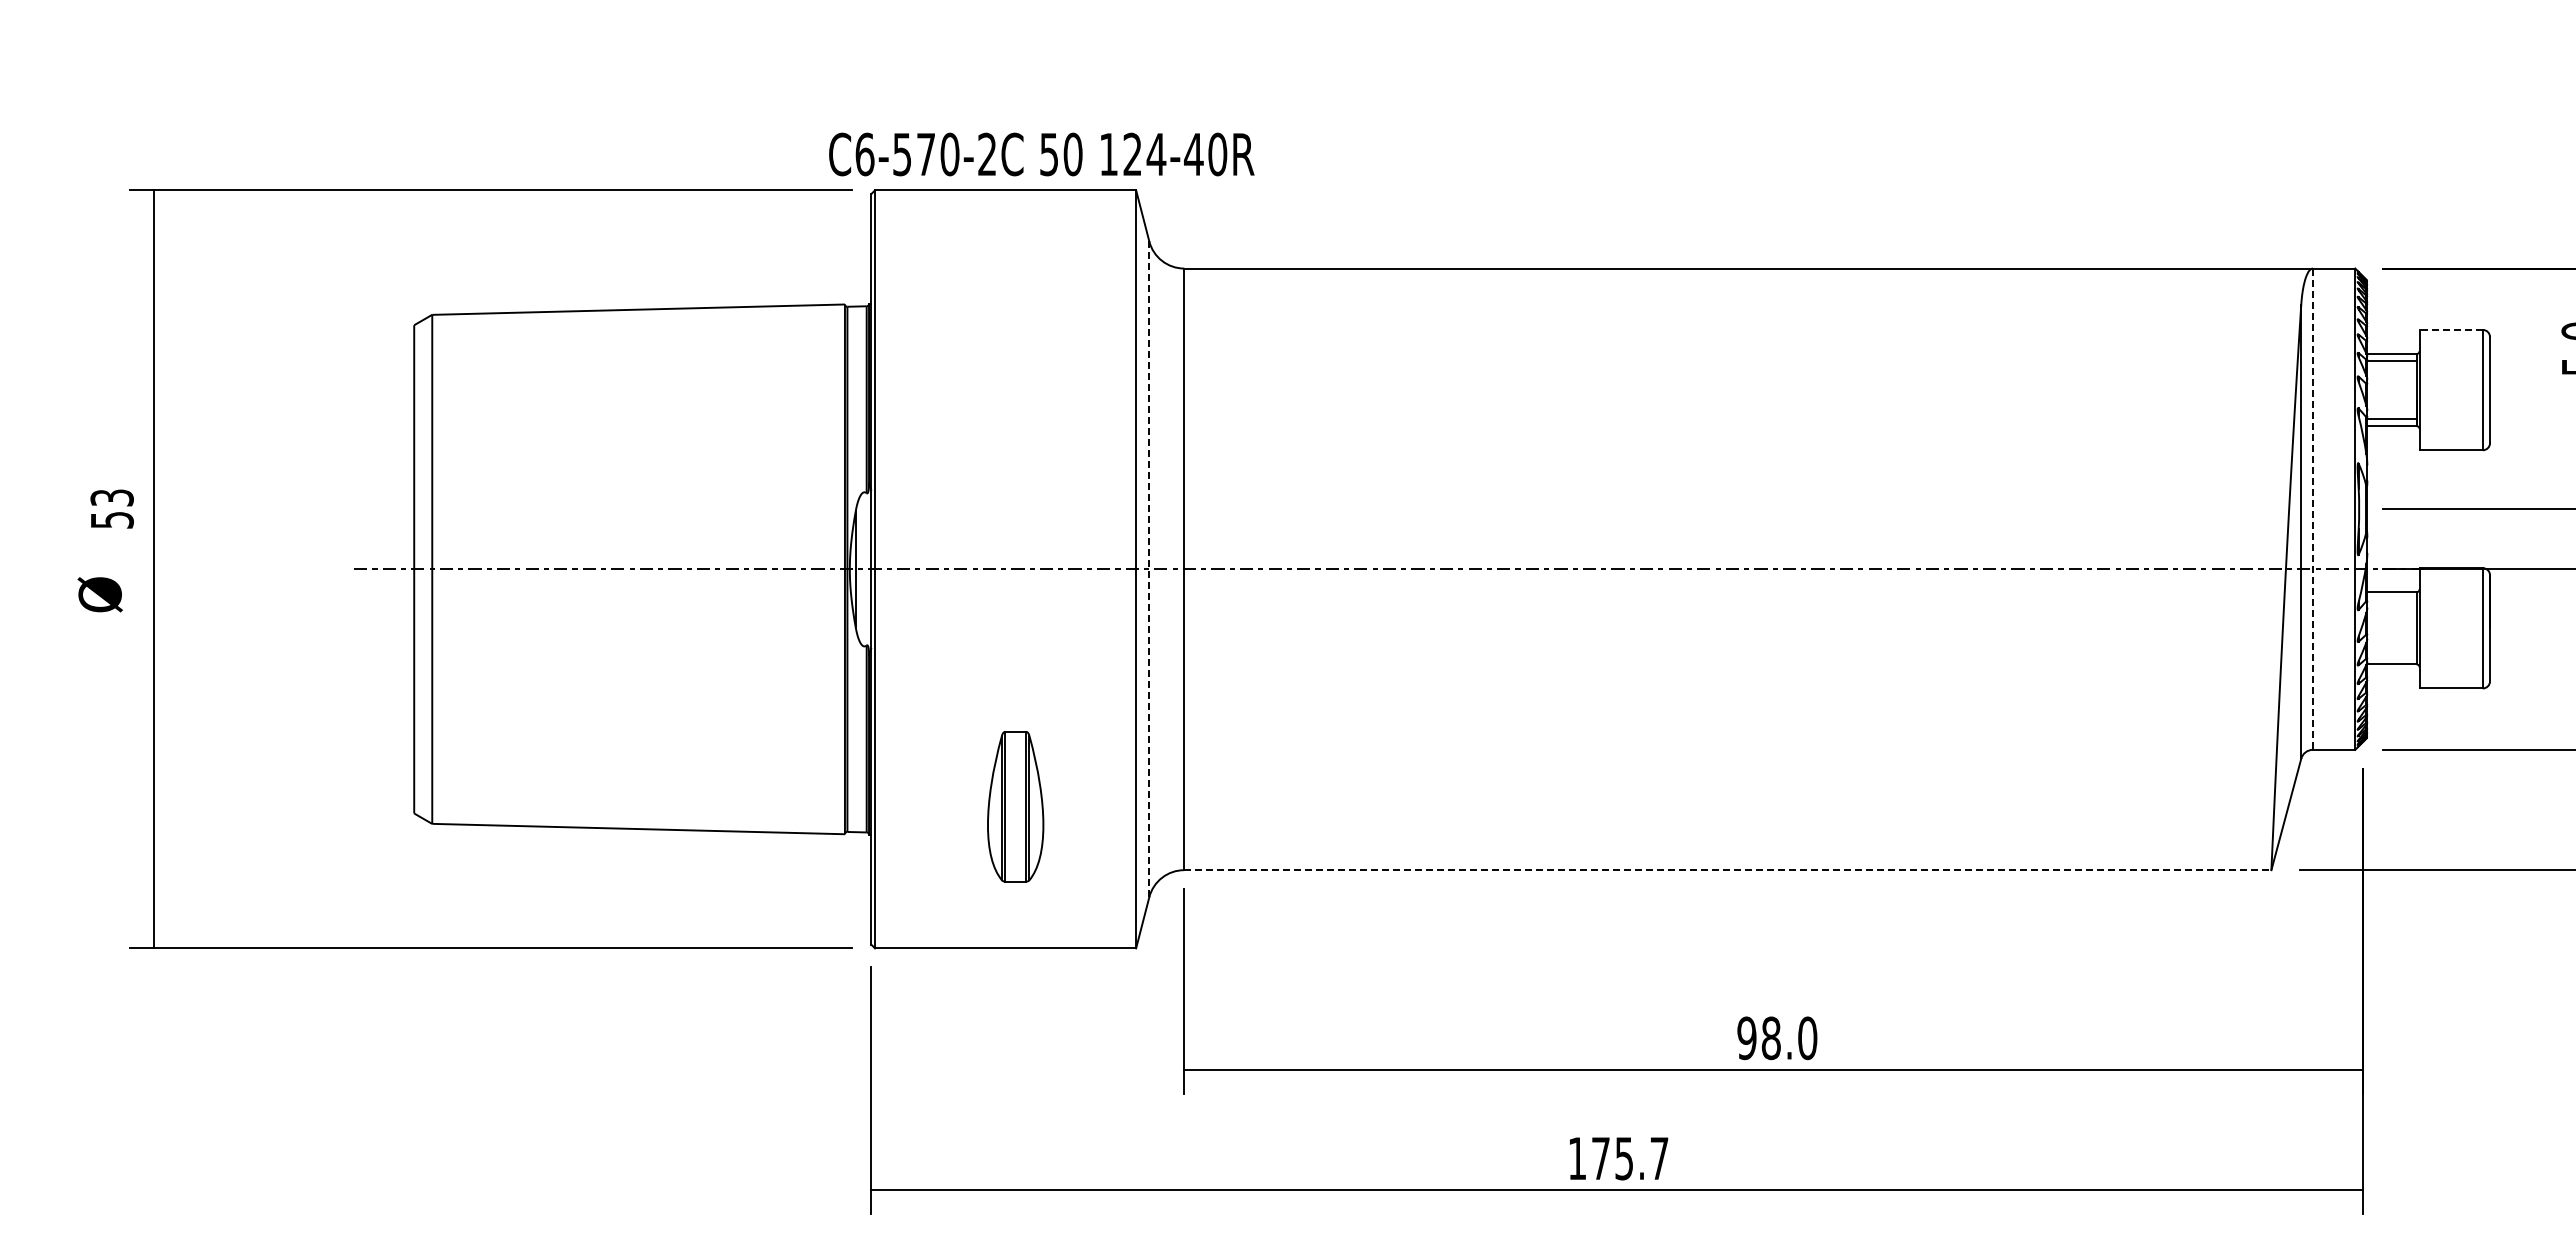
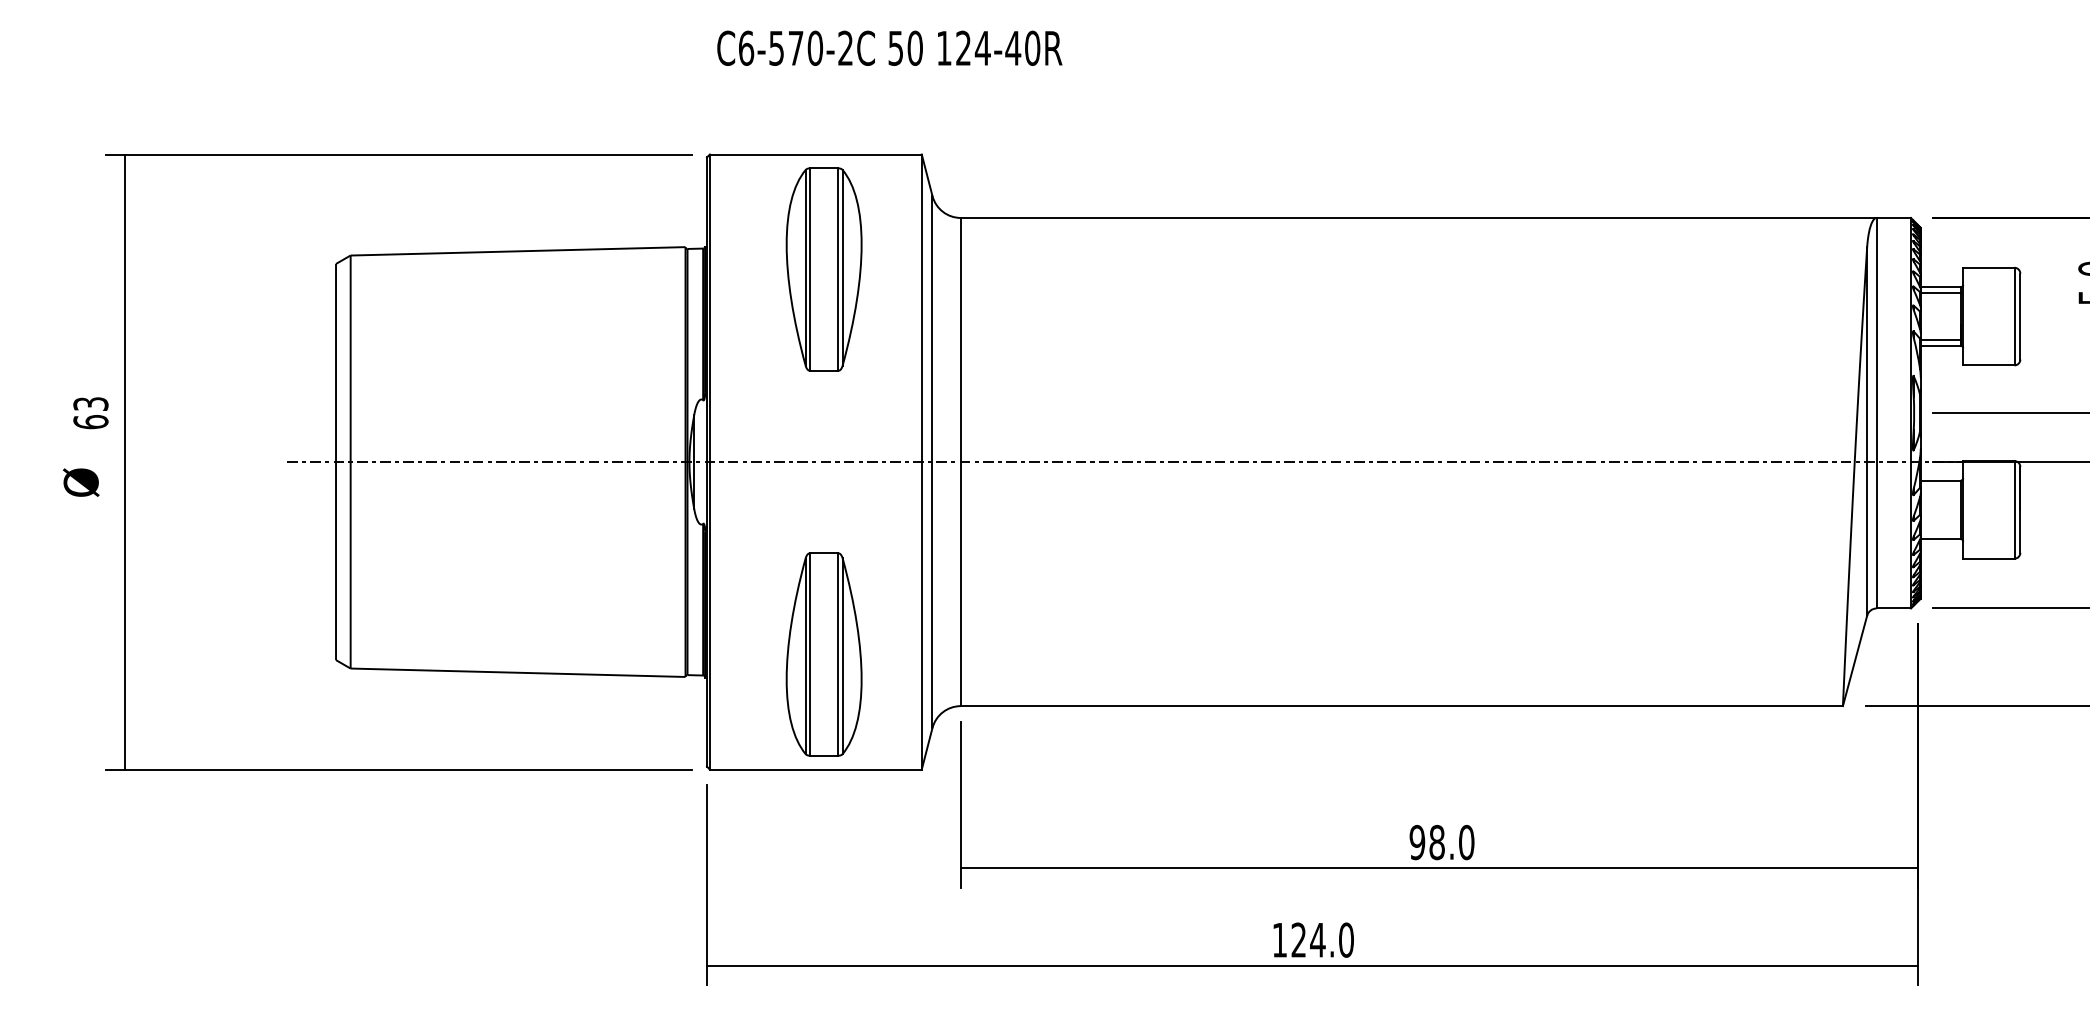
text: (1041, 154) -> (889, 48), moved
line: (2451, 329) -> (1989, 267), dashed -> solid
part: (1015, 331) -> (823, 269), added
line: (2312, 509) -> (1876, 413), dashed -> solid
text: (111, 519) -> (90, 421), 53 -> 63
line: (1149, 569) -> (932, 462), dashed -> solid
part: (1015, 806) -> (823, 654), size x1.67
line: (1727, 870) -> (1401, 706), dashed -> solid
text: (1630, 1158) -> (1322, 940), 175.7 -> 124.0

